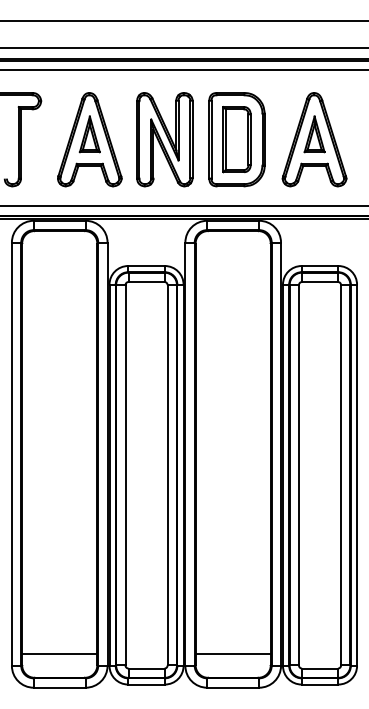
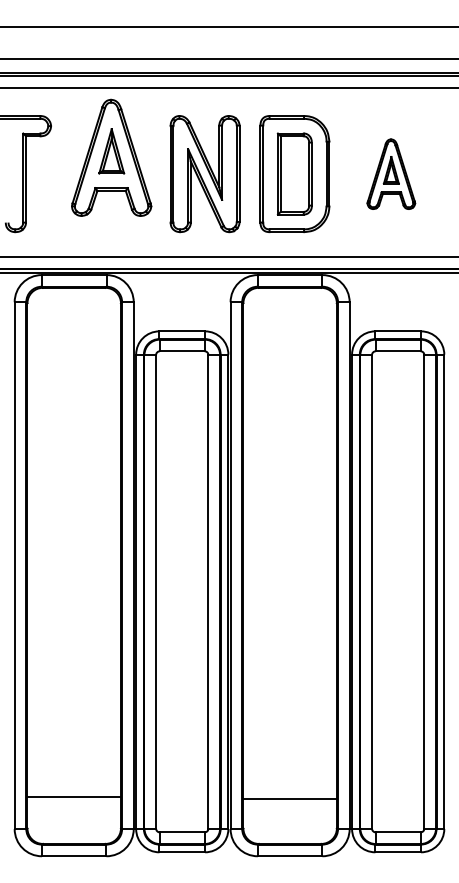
part: (89, 139) -> (111, 157), moved
part: (314, 139) -> (391, 173), size x0.6
line: (59, 653) -> (73, 796), moved
line: (232, 653) -> (289, 798), moved

